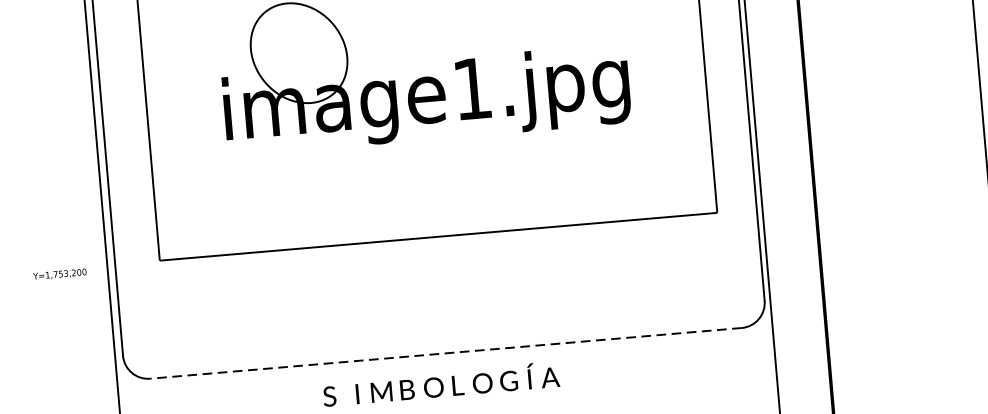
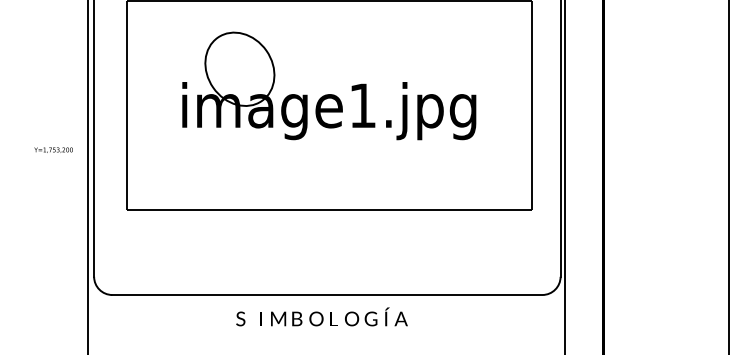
text: (59, 273) -> (53, 149), moved
line: (444, 354) -> (326, 295), dashed -> solid

